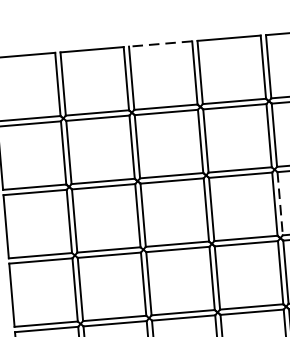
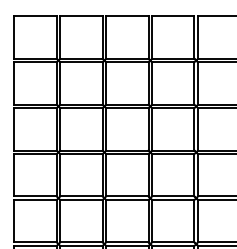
line: (159, 44) -> (126, 16), dashed -> solid
line: (280, 203) -> (198, 129), dashed -> solid

